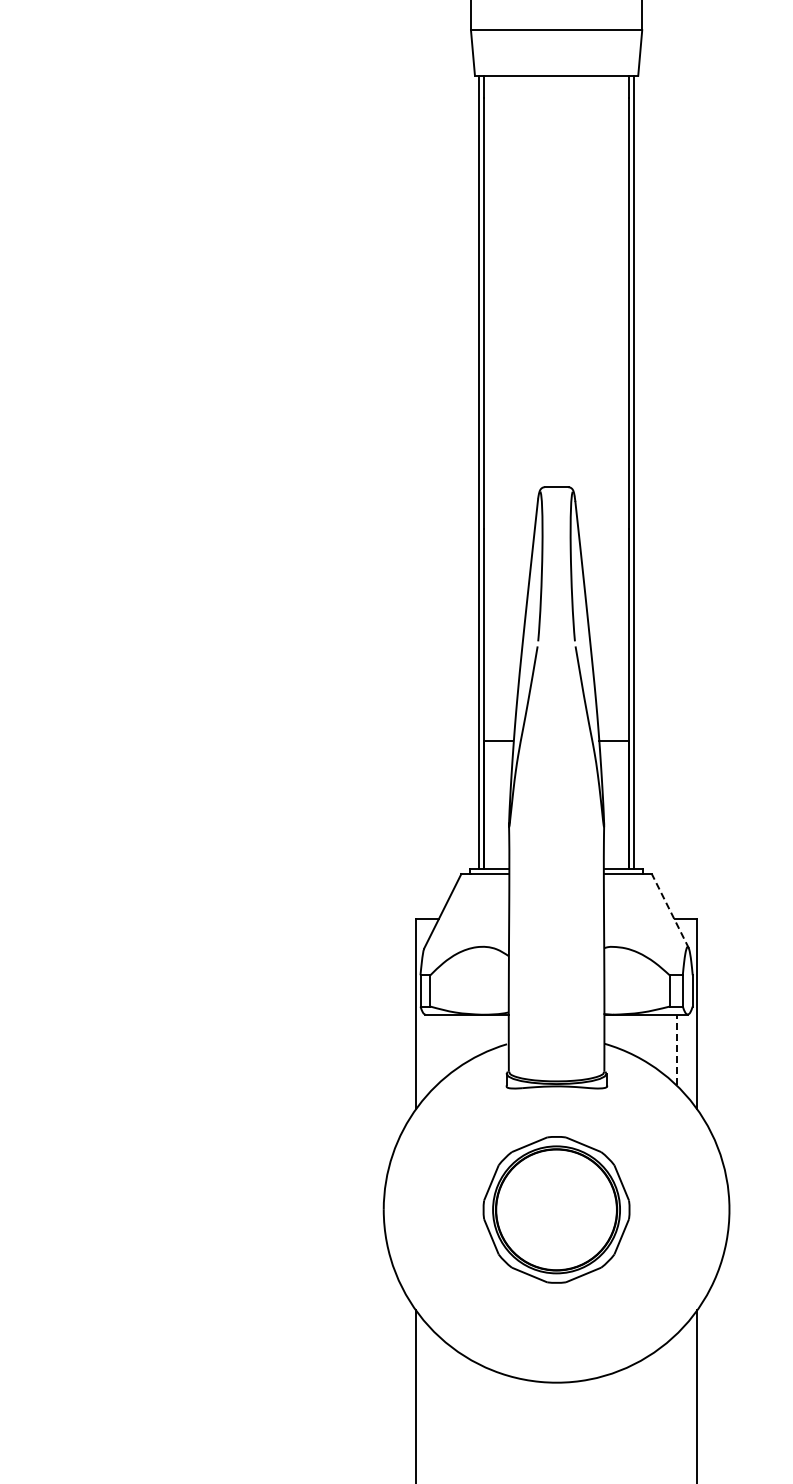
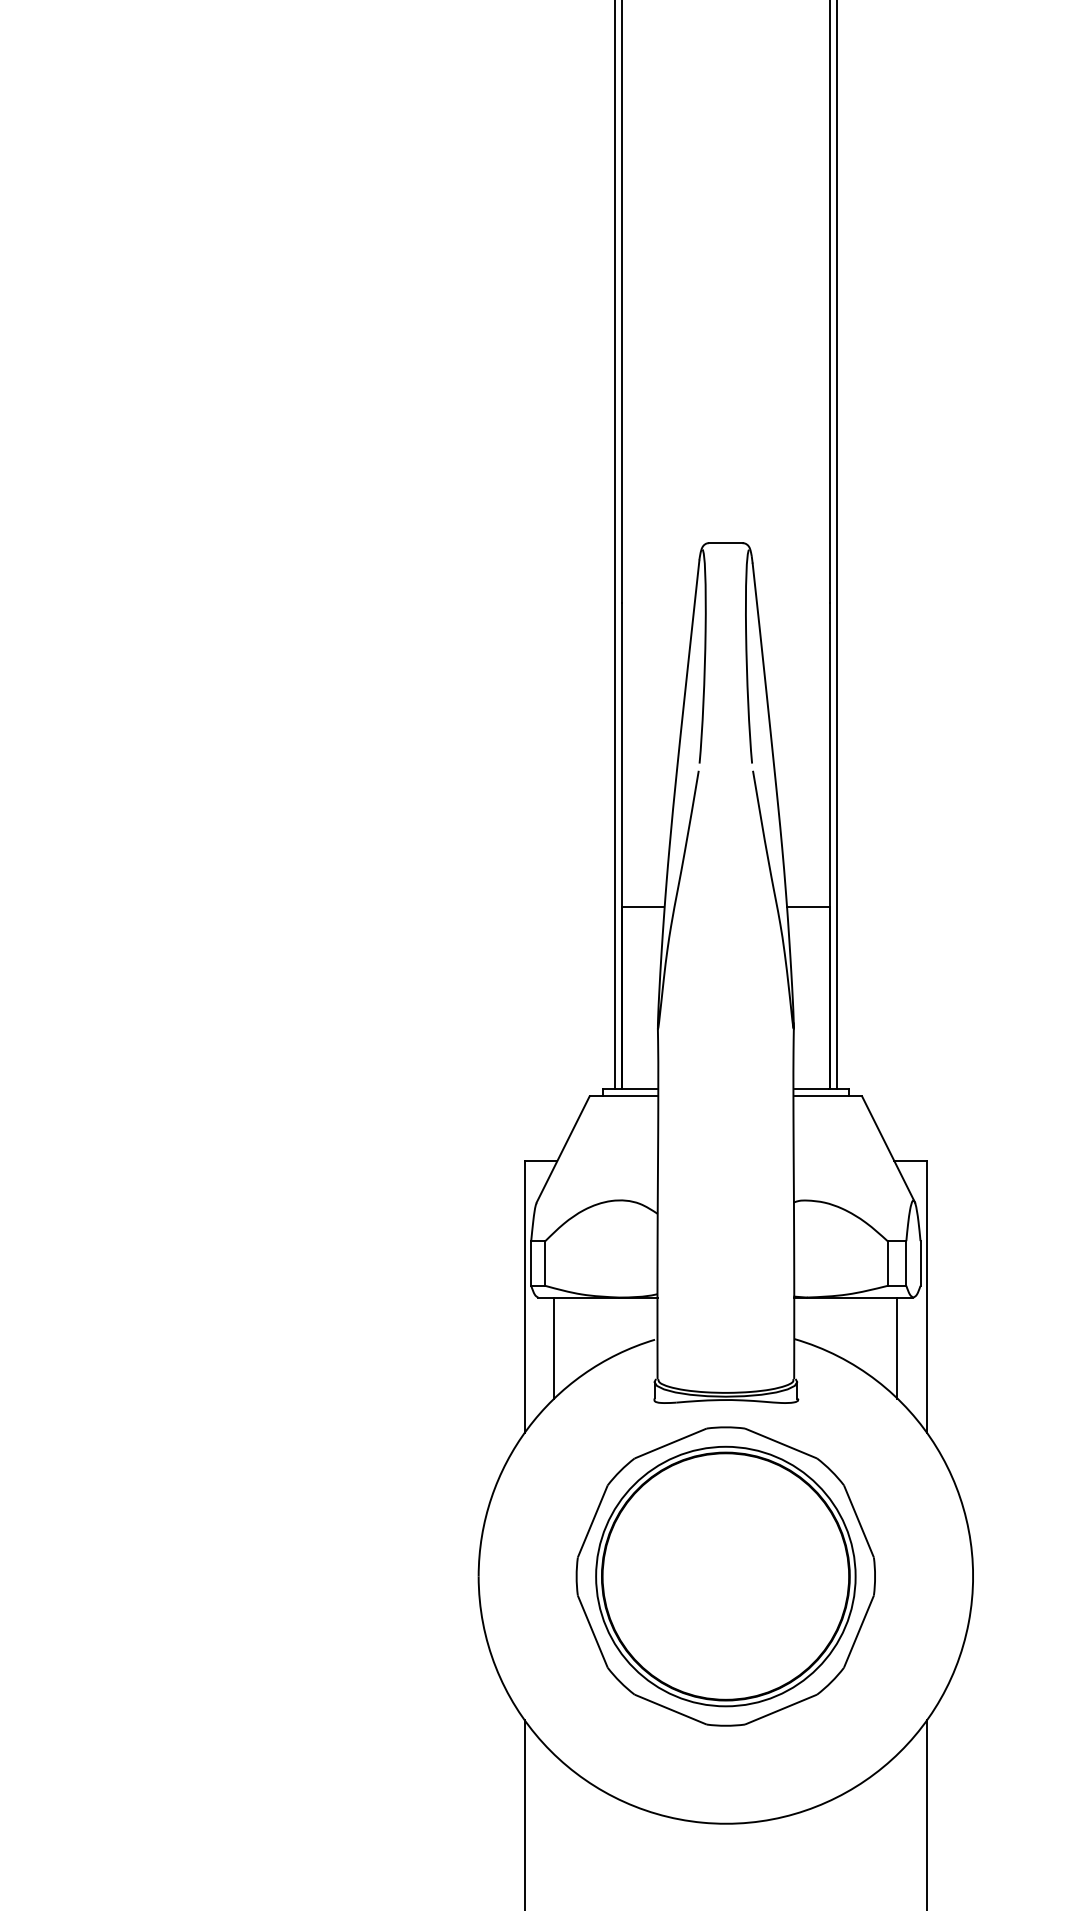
line: (670, 911) -> (888, 1149), dashed -> solid
line: (436, 1049) -> (554, 1347), added
line: (676, 1049) -> (897, 1347), dashed -> solid
part: (556, 1209) -> (725, 1576), size x1.43

